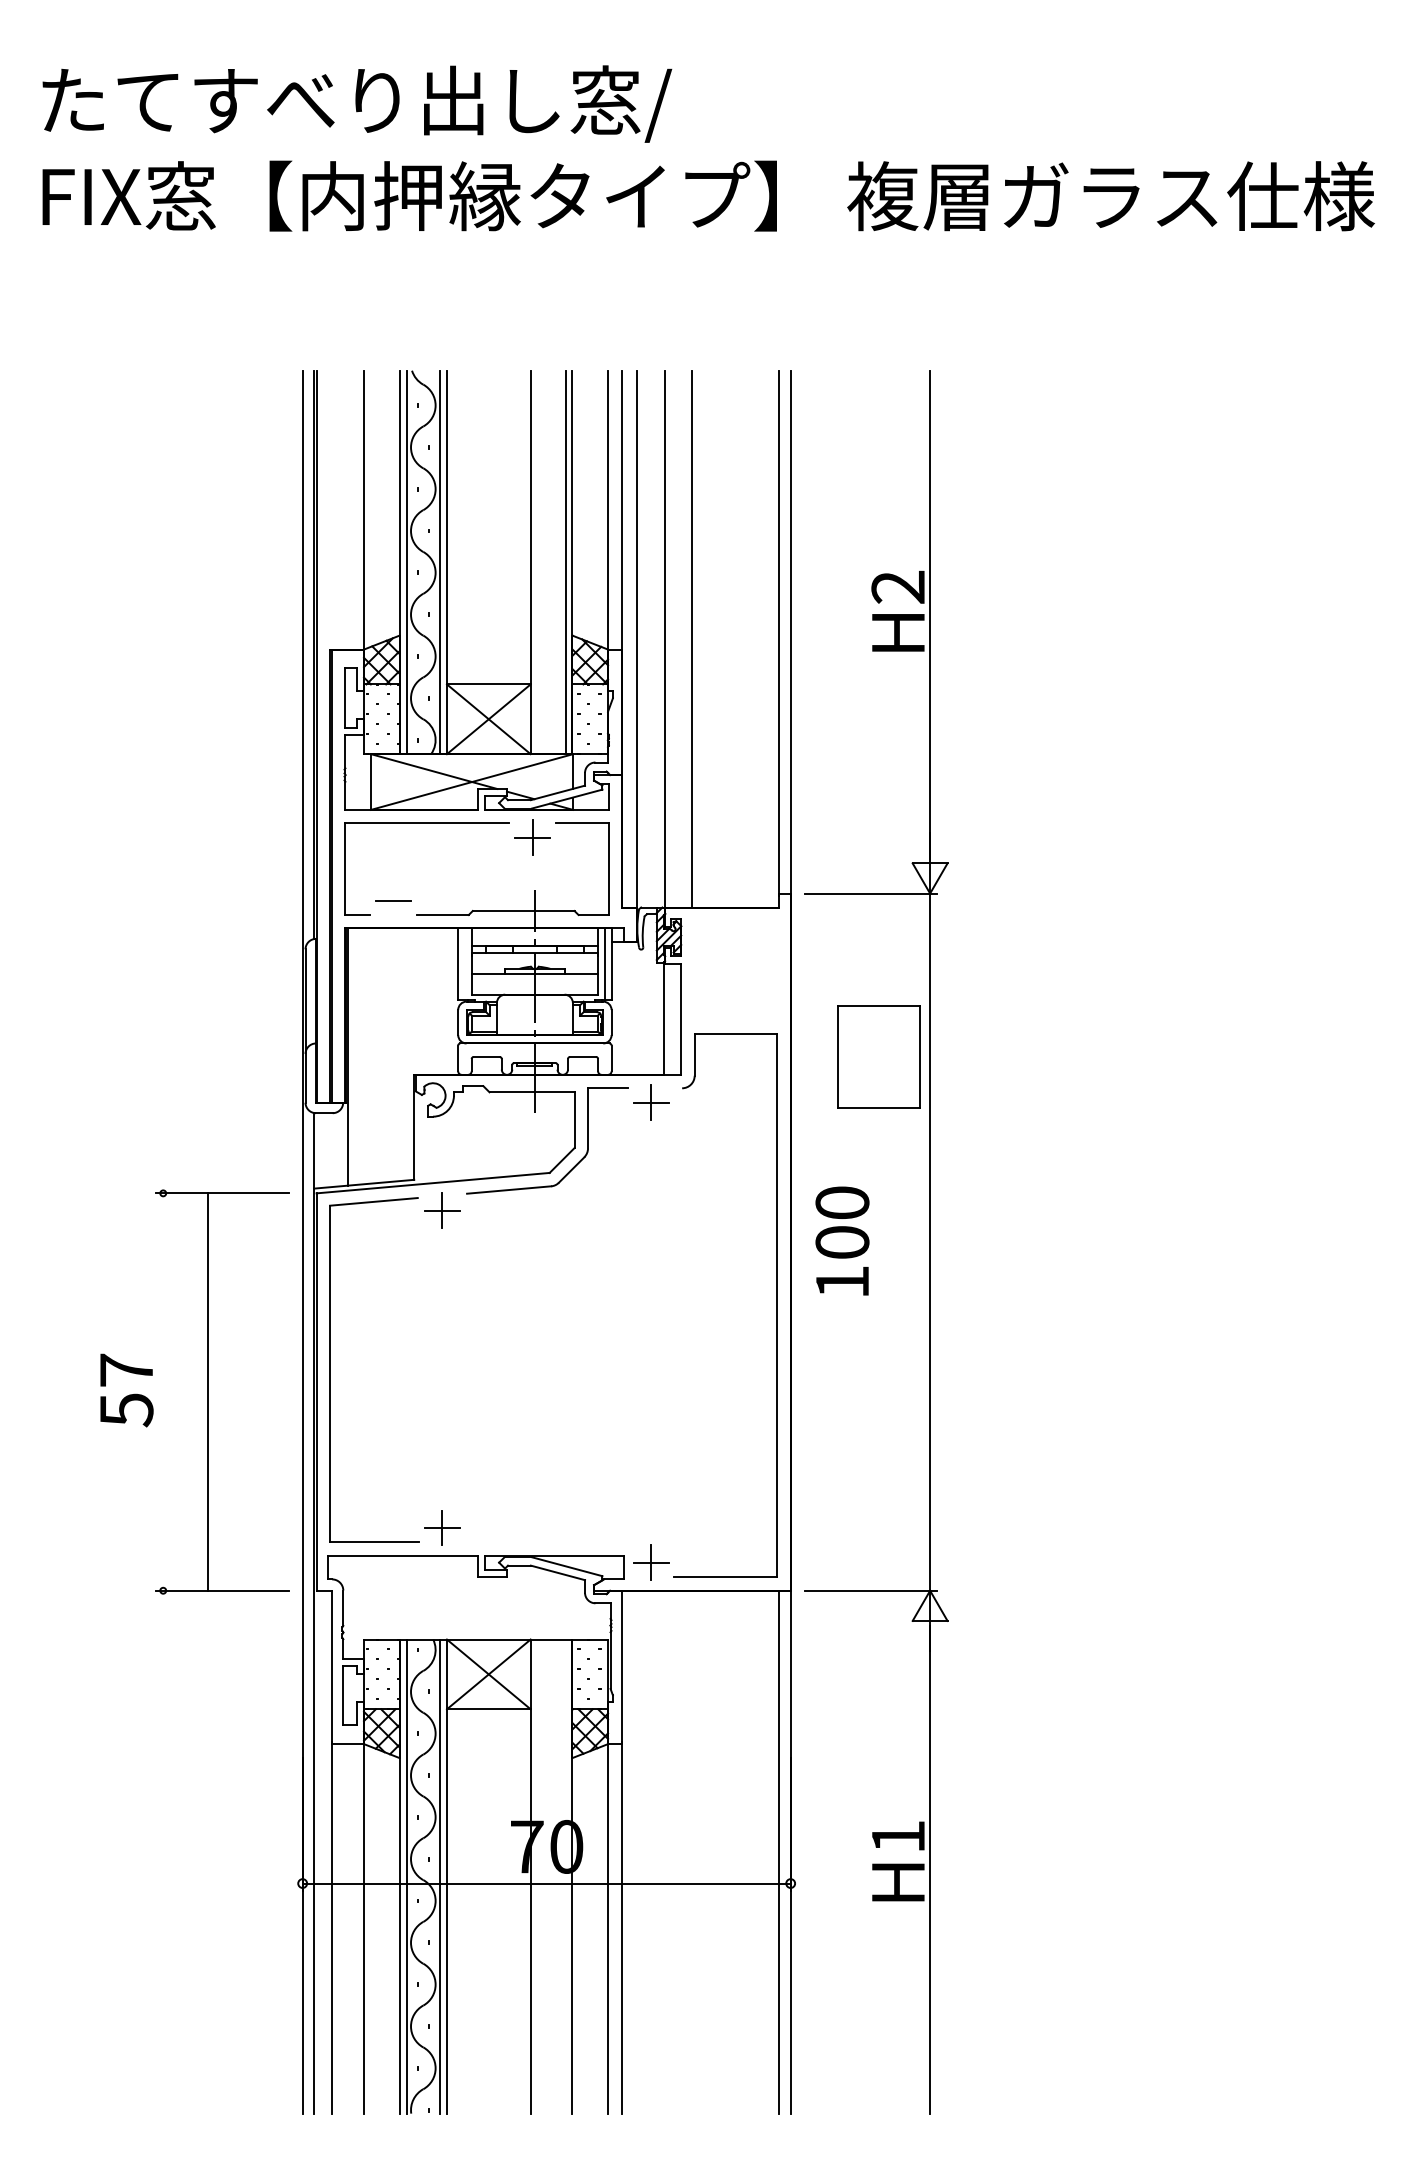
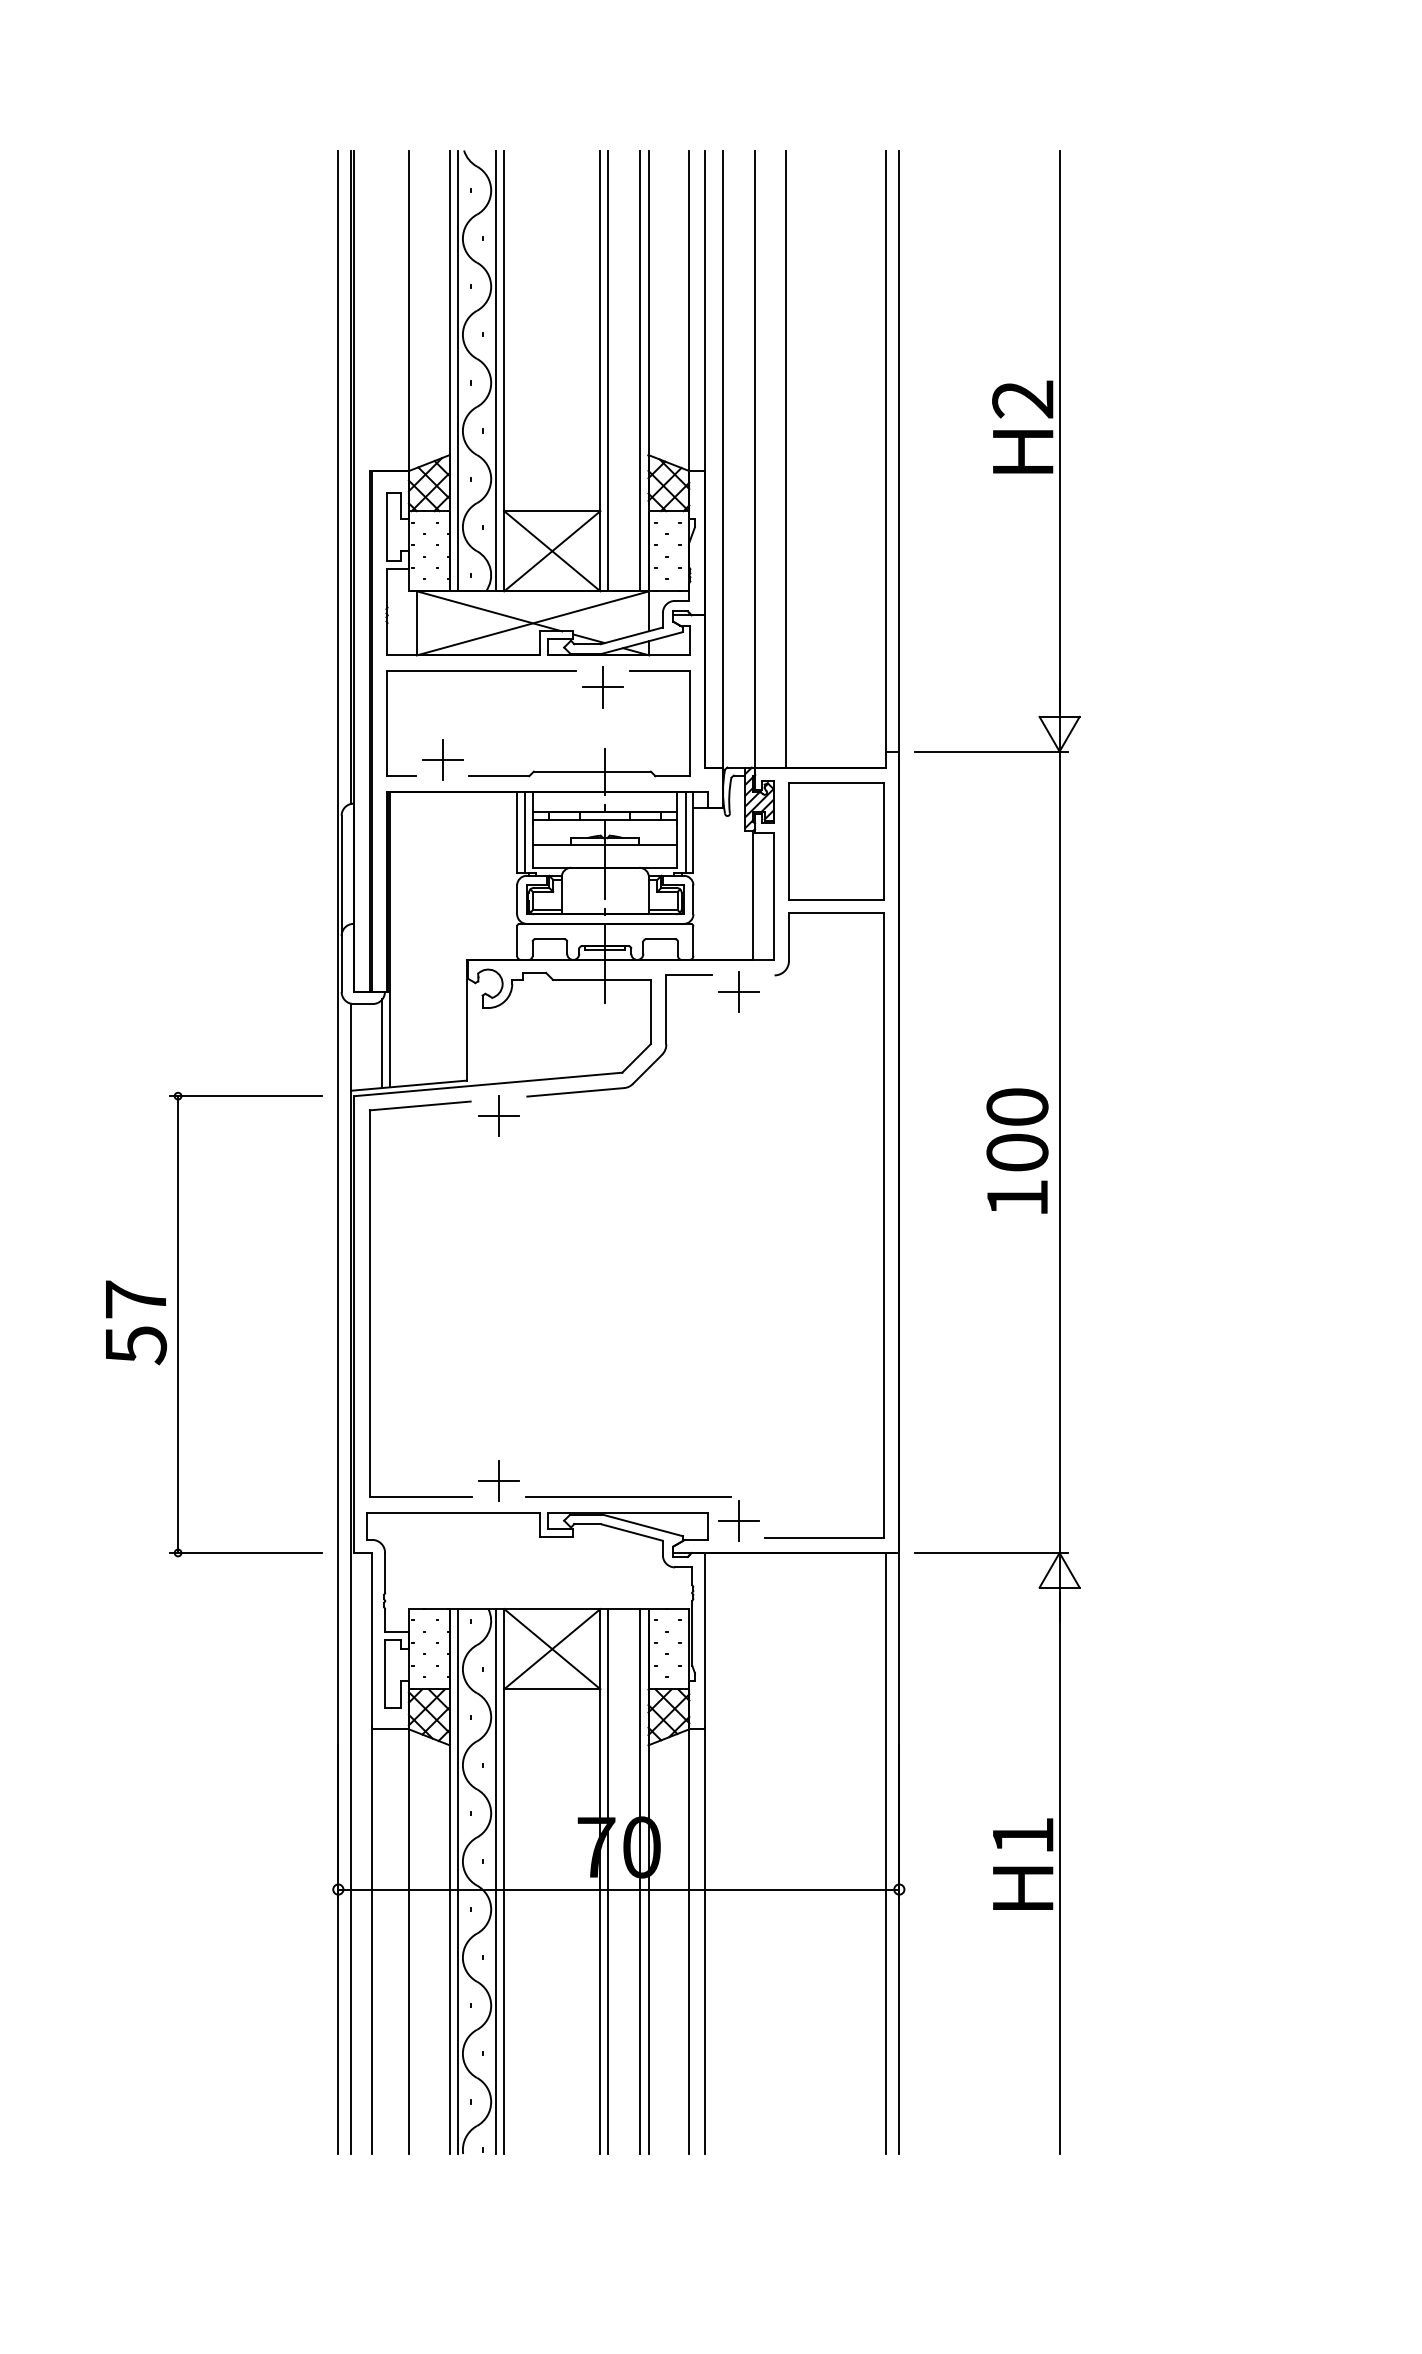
line: (537, 562) -> (608, 371), added
line: (393, 900) -> (442, 759), added
line: (464, 963) -> (524, 831), added
part: (878, 1056) -> (835, 841), moved
line: (341, 1147) -> (382, 1043), added
text: (842, 1240) -> (1017, 1150), moved
line: (208, 1391) -> (178, 1323), moved
line: (554, 1542) -> (627, 1497), added
line: (537, 1876) -> (608, 1881), added
line: (565, 1876) -> (640, 1881), added

